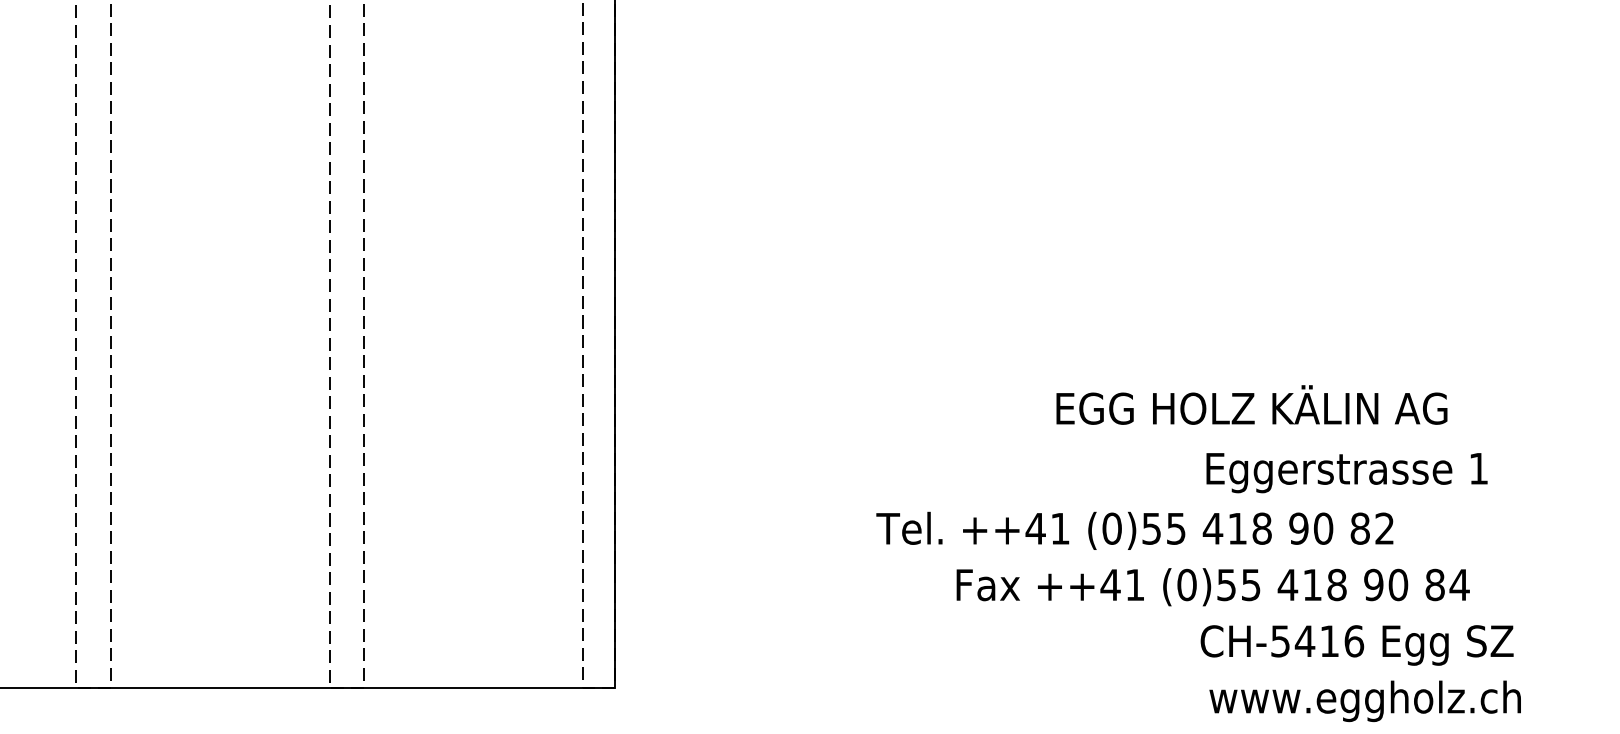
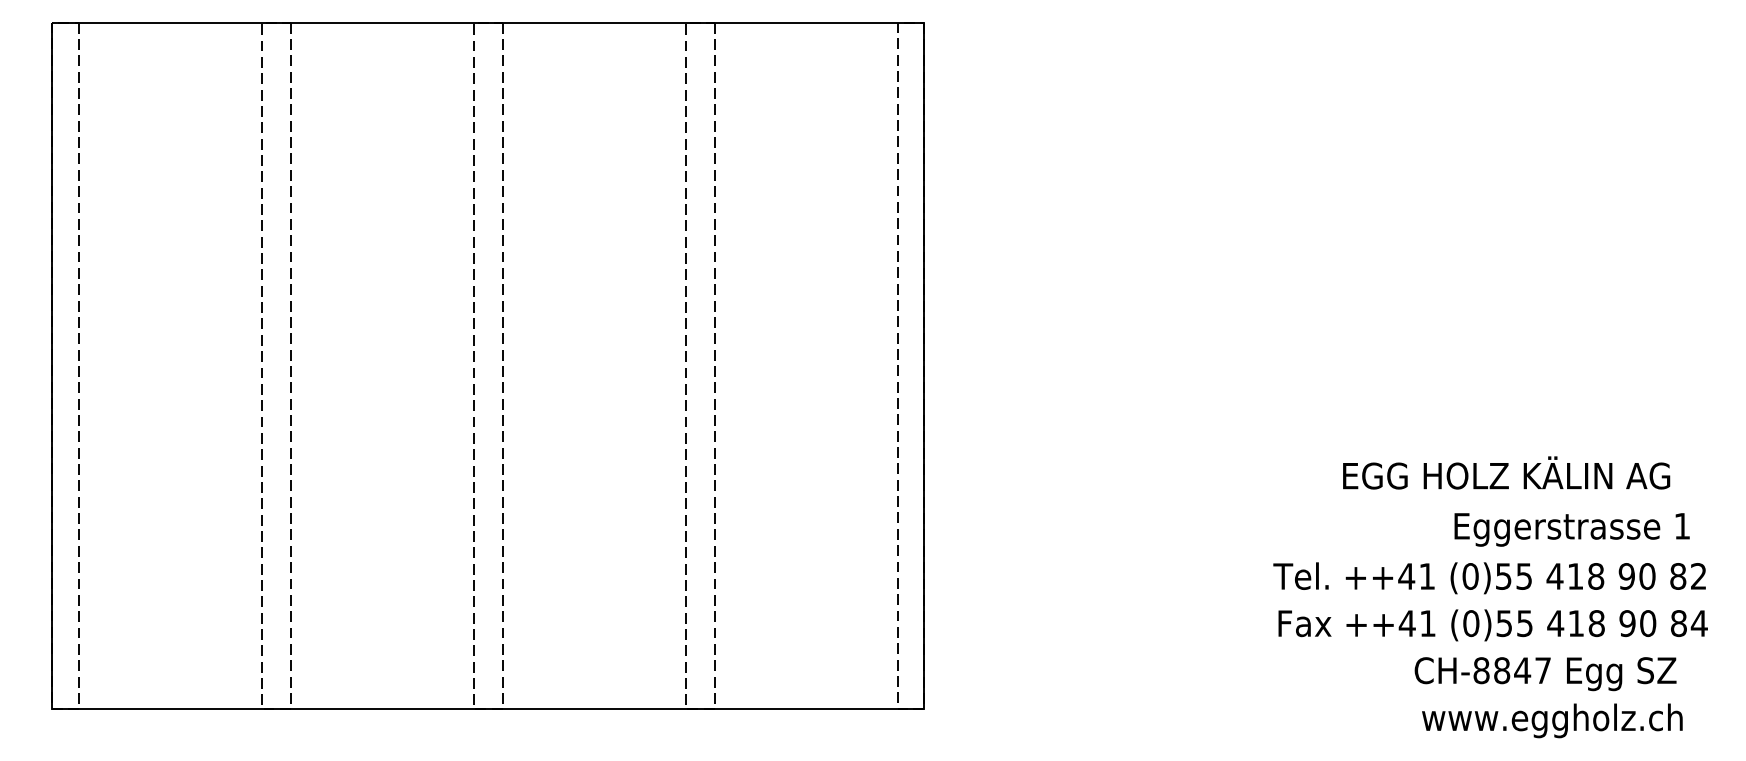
text: (1251, 404) -> (1506, 472), moved
text: (1346, 472) -> (1571, 529), moved
text: (1134, 531) -> (1489, 578), moved
text: (1212, 587) -> (1492, 625), moved
text: (1317, 641) -> (1512, 670), CH-5416 -> CH-8847

